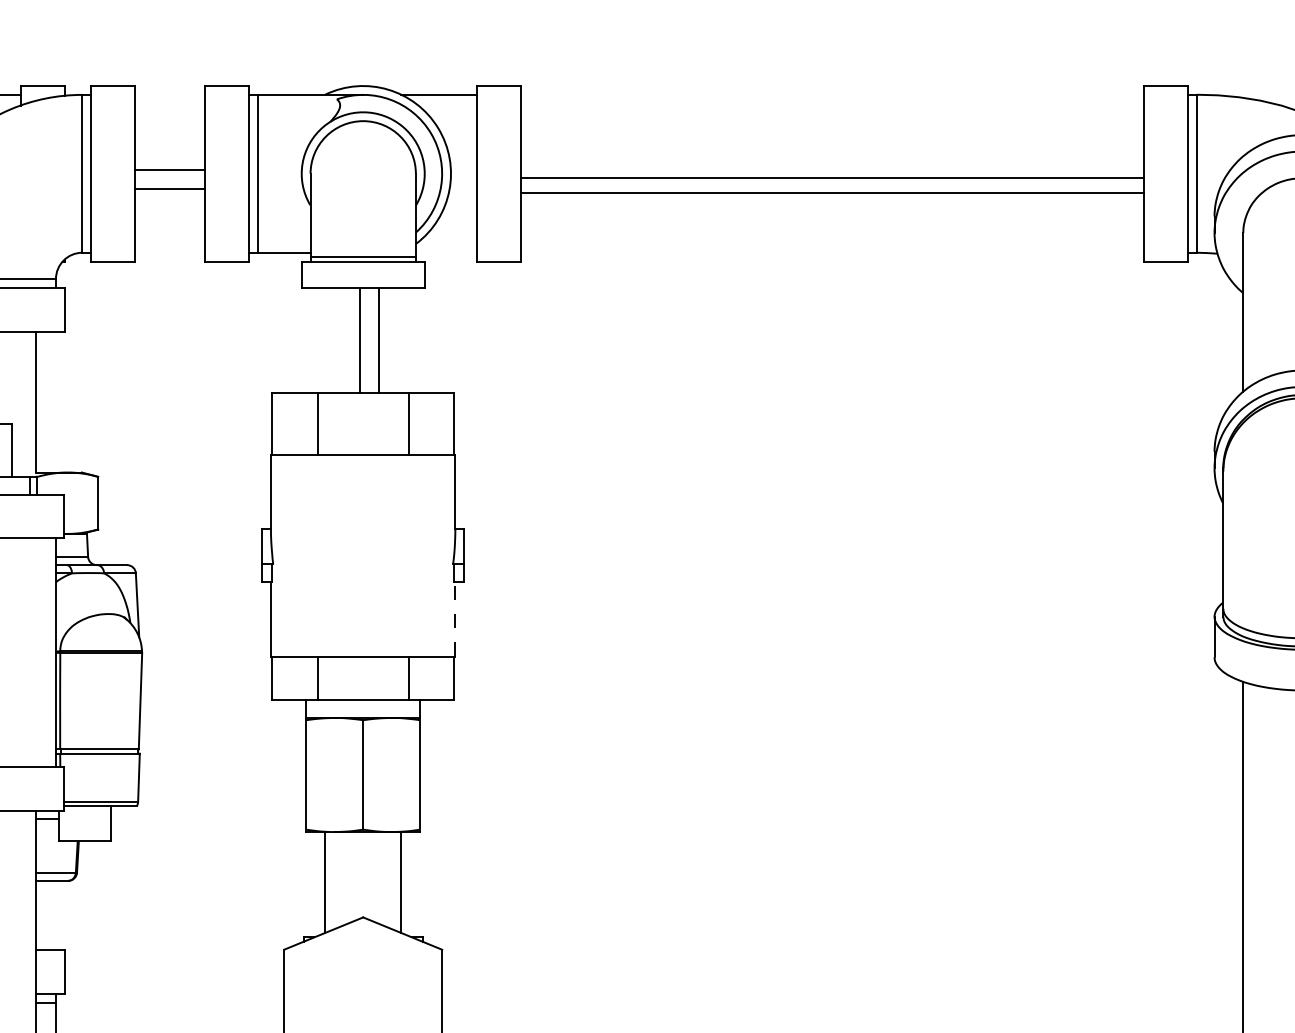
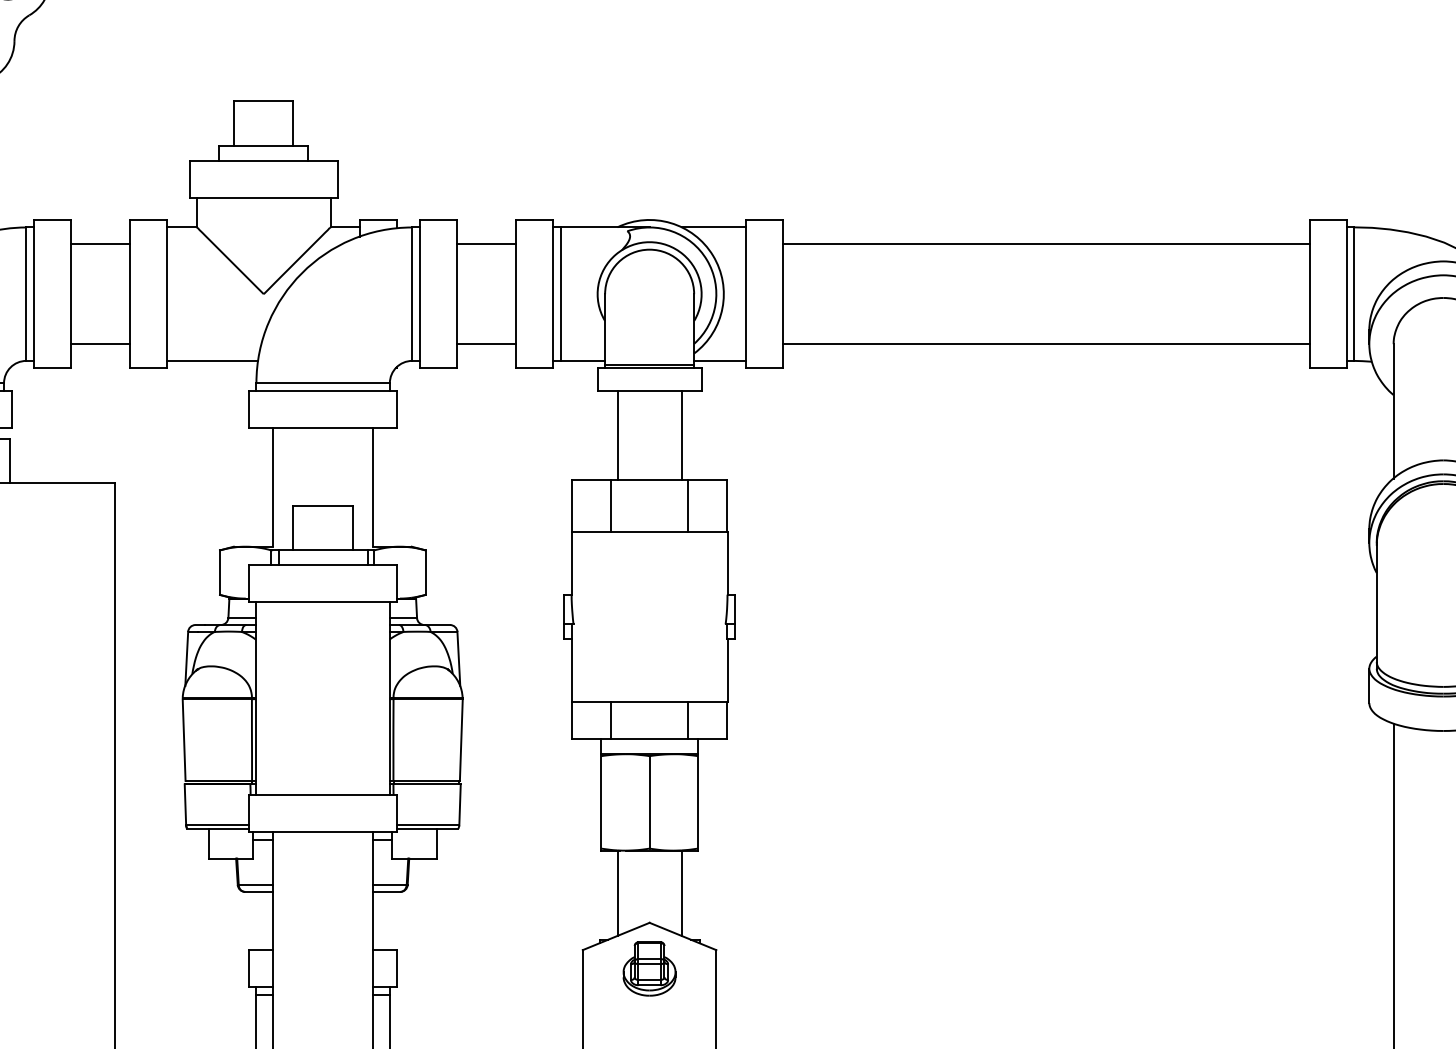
line: (170, 170) -> (486, 244), moved
line: (832, 177) -> (1046, 244), moved
line: (170, 189) -> (486, 344), moved
line: (832, 193) -> (1046, 344), moved
line: (447, 252) -> (720, 360), added
line: (359, 339) -> (681, 434), moved
line: (378, 339) -> (617, 434), moved
line: (455, 618) -> (727, 670), dashed -> solid
part: (363, 971) -> (649, 968), added

